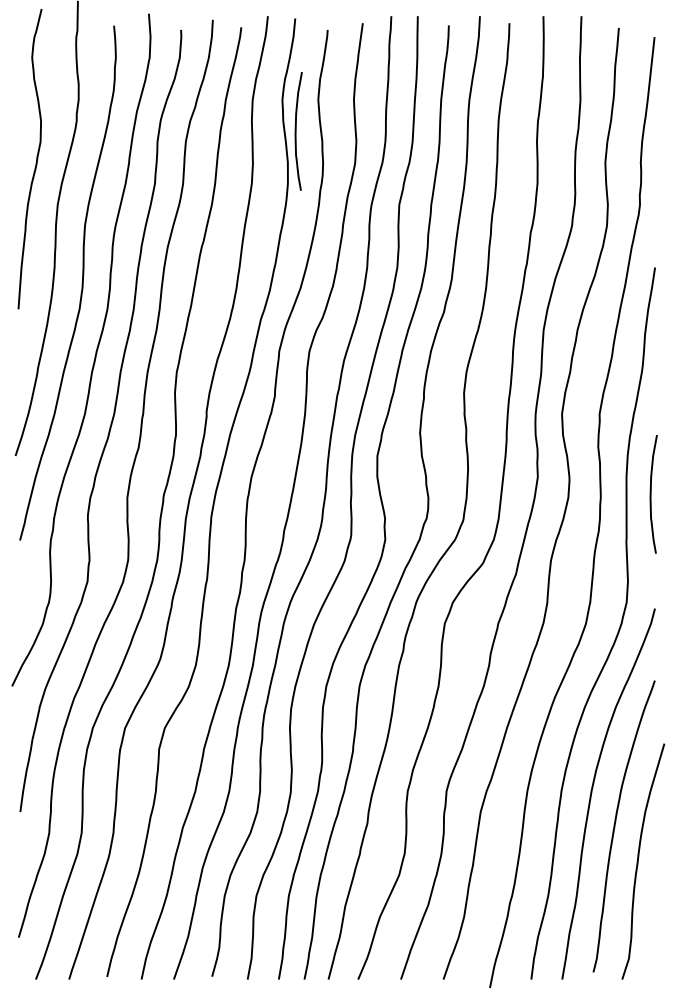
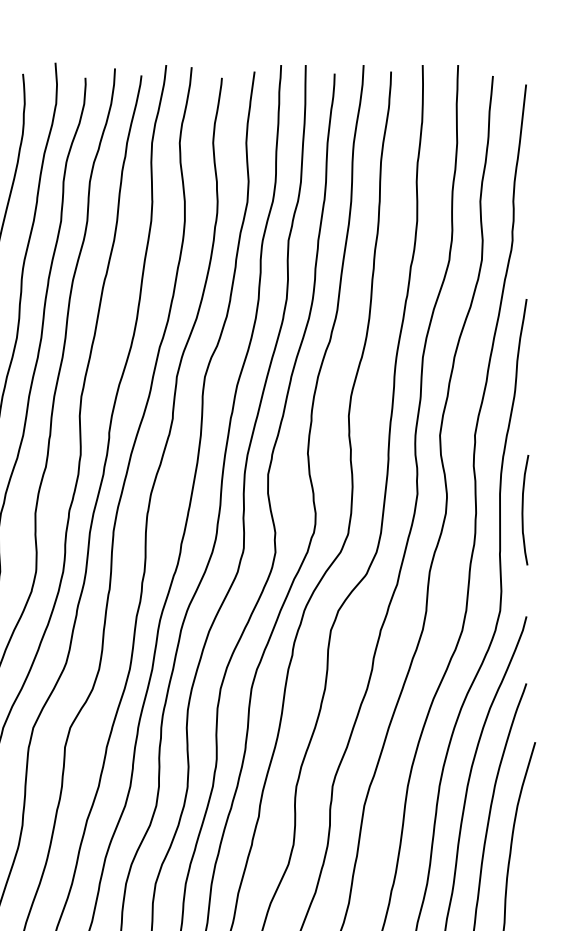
curve: (296, 131) -> (192, 172), removed

